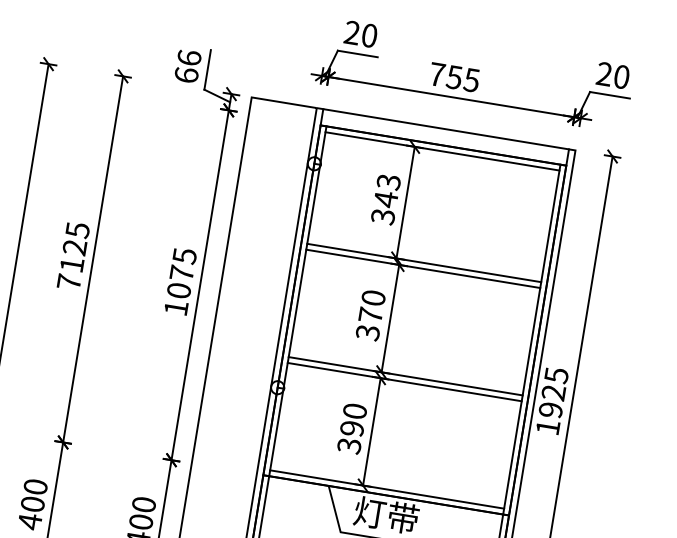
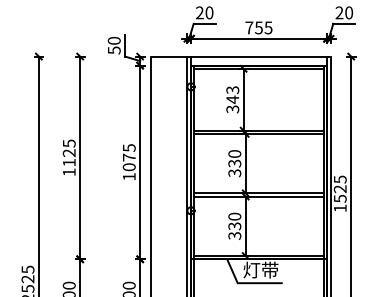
text: (186, 66) -> (113, 45), 66 -> 50
text: (69, 282) -> (69, 172), 7125 -> 1125
text: (370, 315) -> (234, 163), 370 -> 330
text: (549, 409) -> (339, 198), 1925 -> 1525
text: (351, 428) -> (234, 226), 390 -> 330

